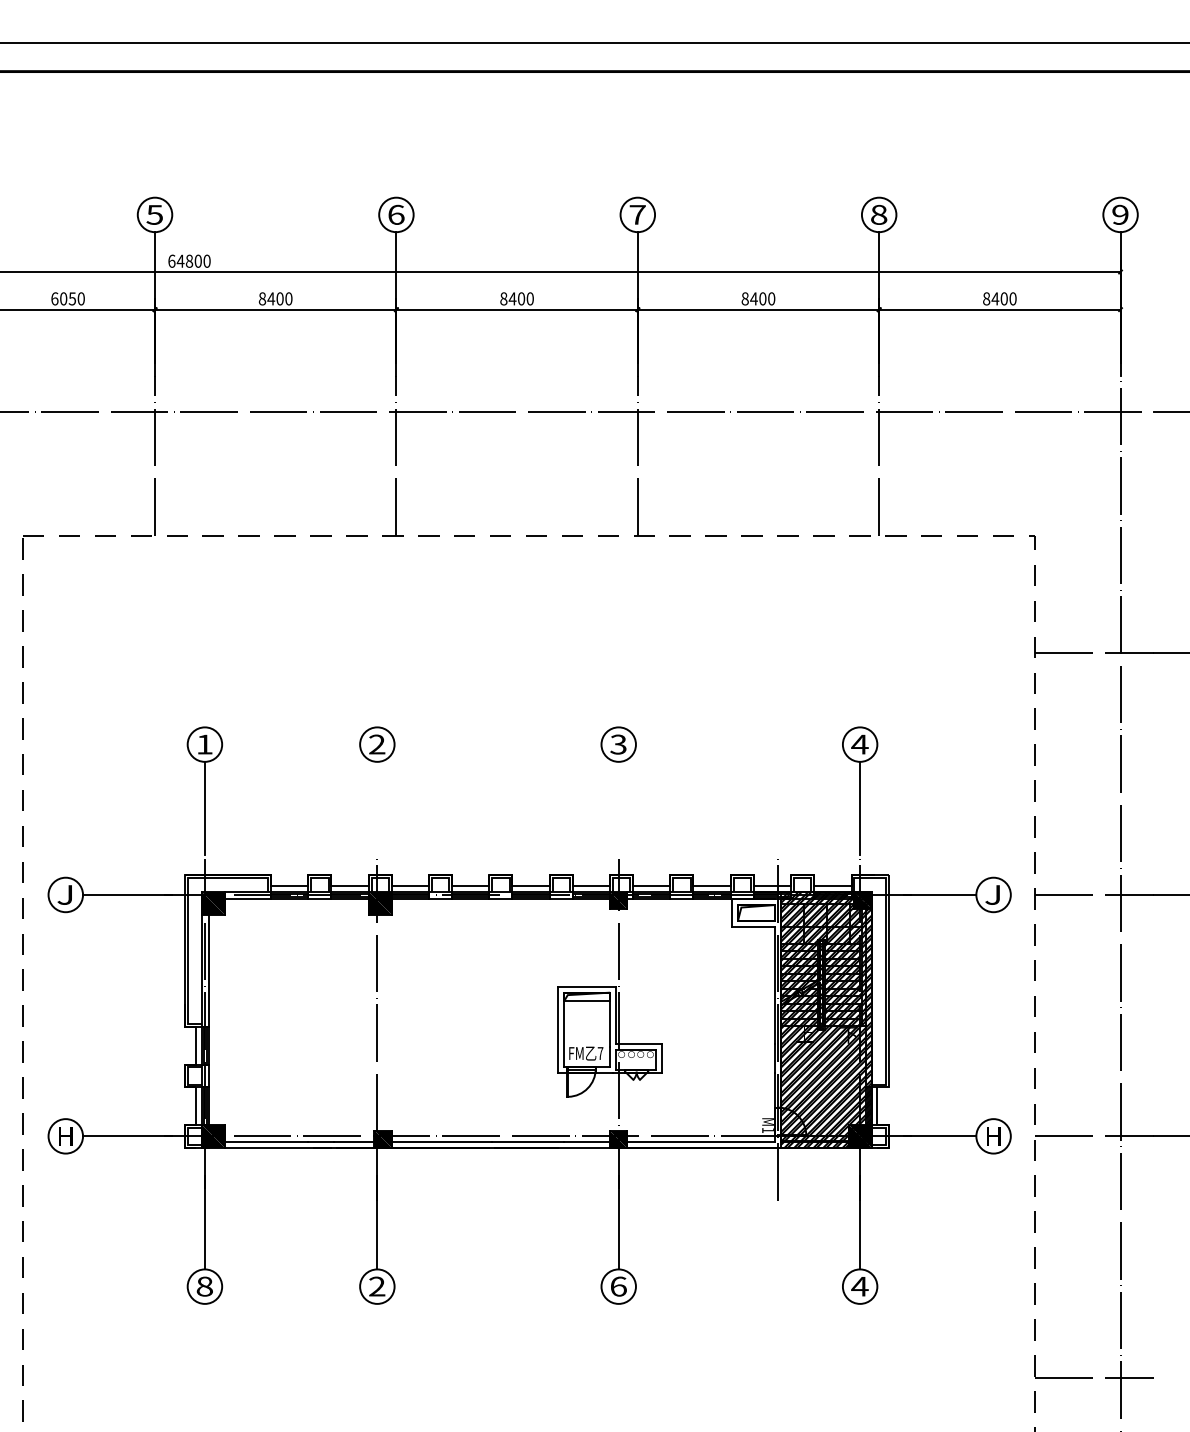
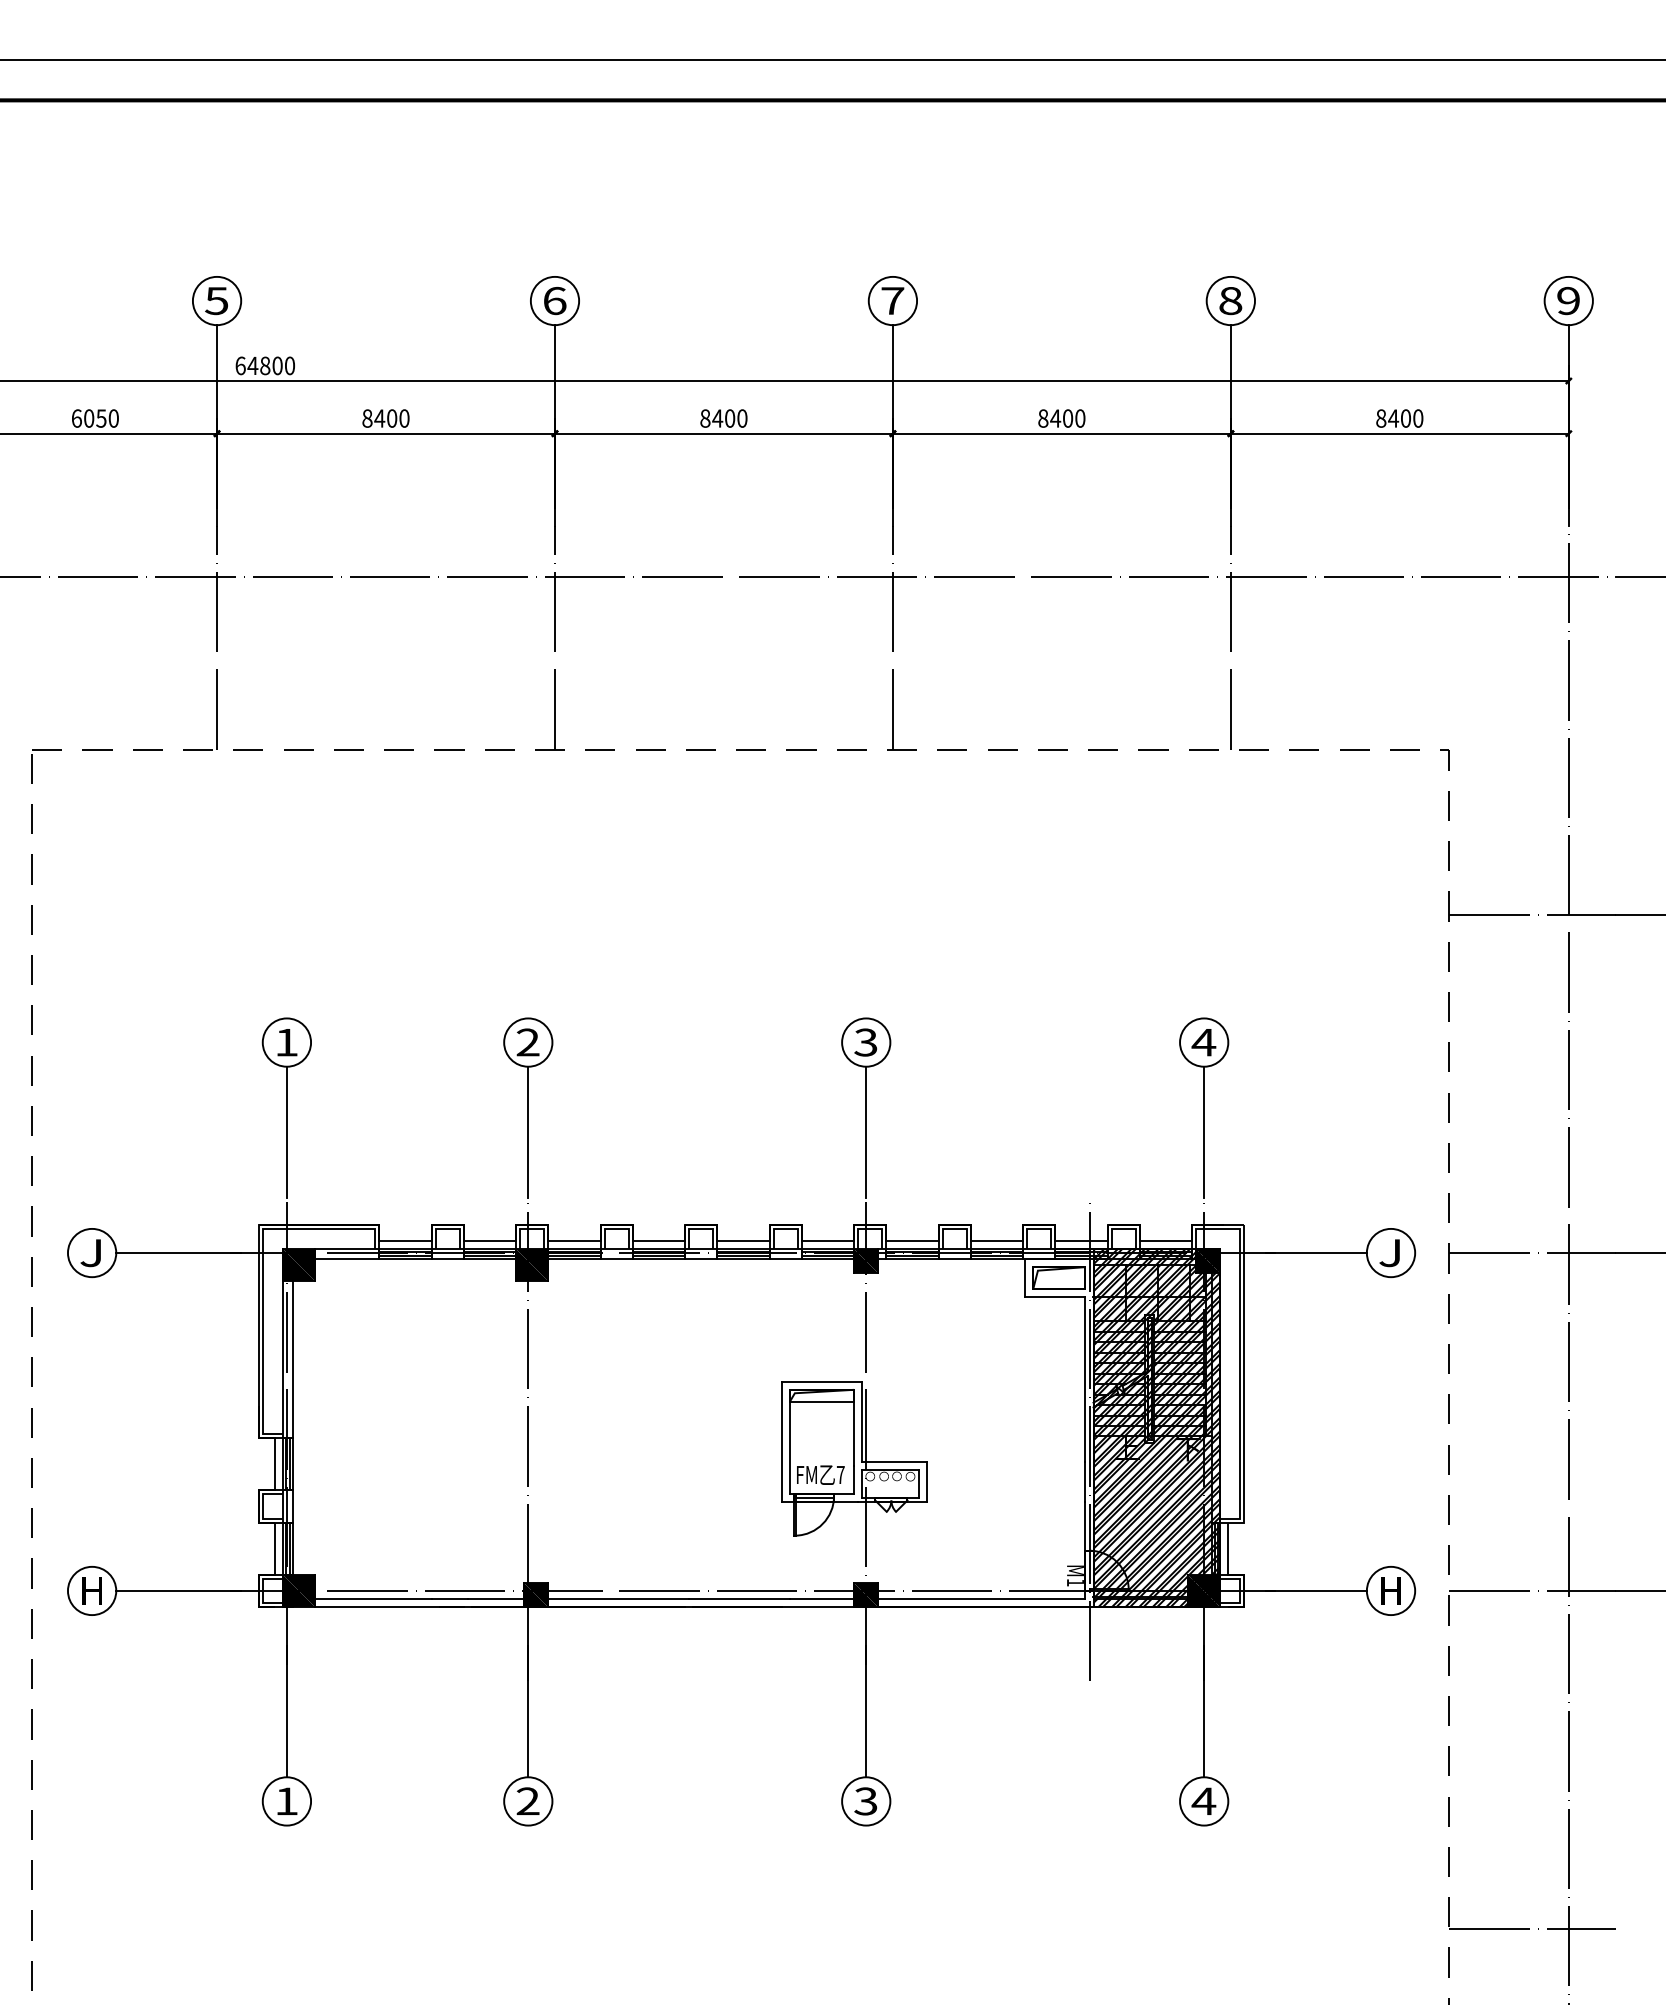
line: (377, 808) -> (528, 1131), added
line: (618, 808) -> (866, 1131), added
text: (204, 1286) -> (286, 1801), 8 -> 1
text: (618, 1286) -> (865, 1801), 6 -> 3

